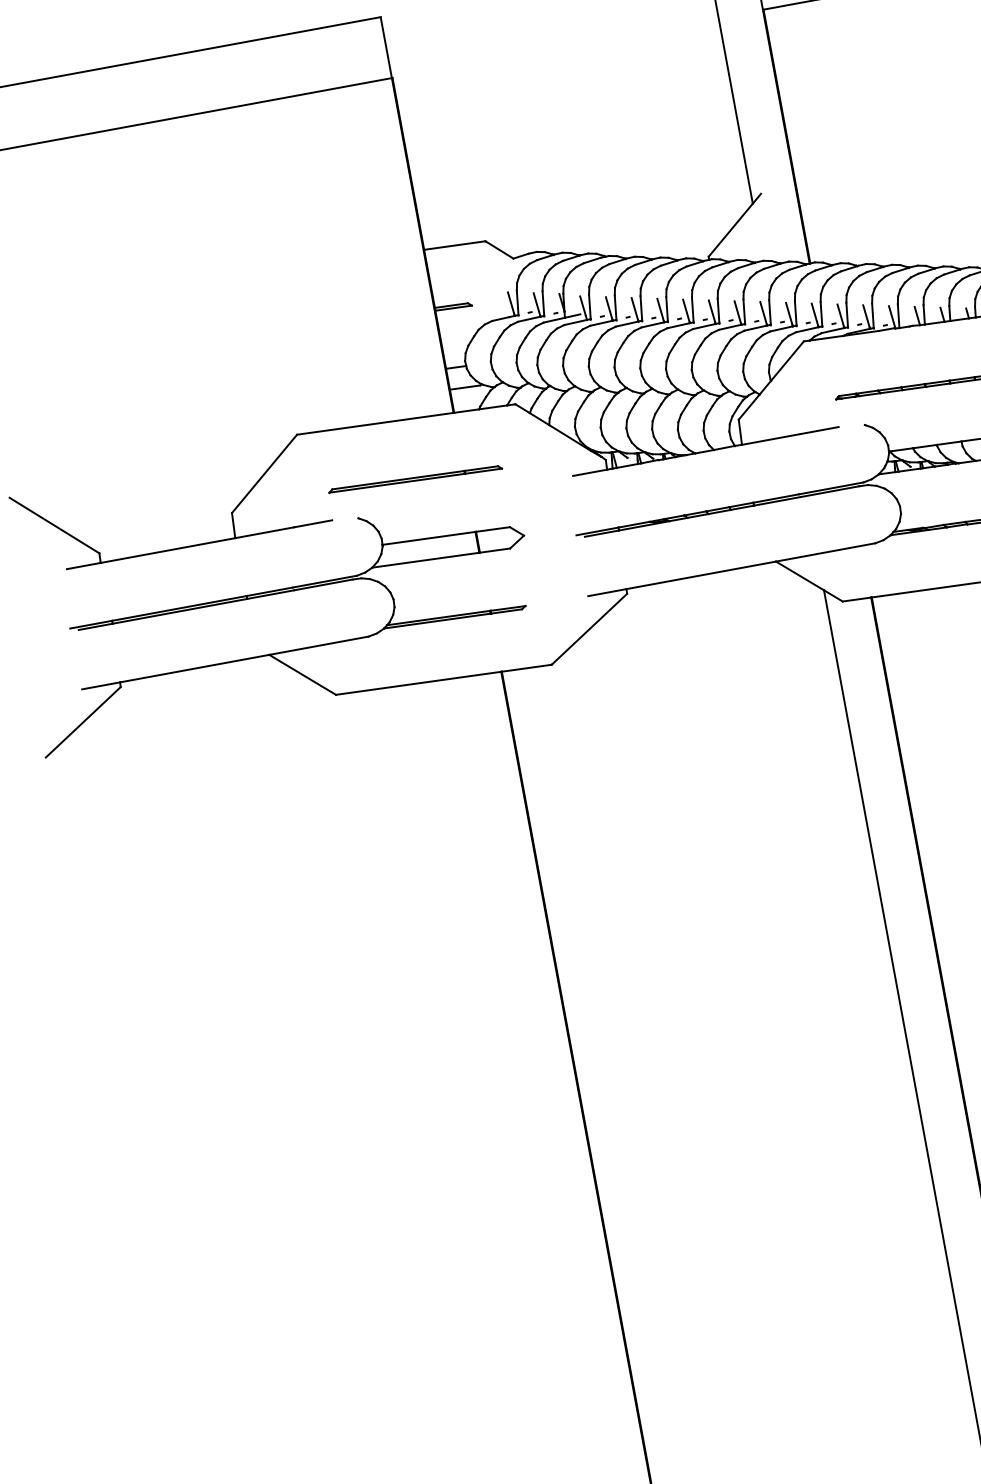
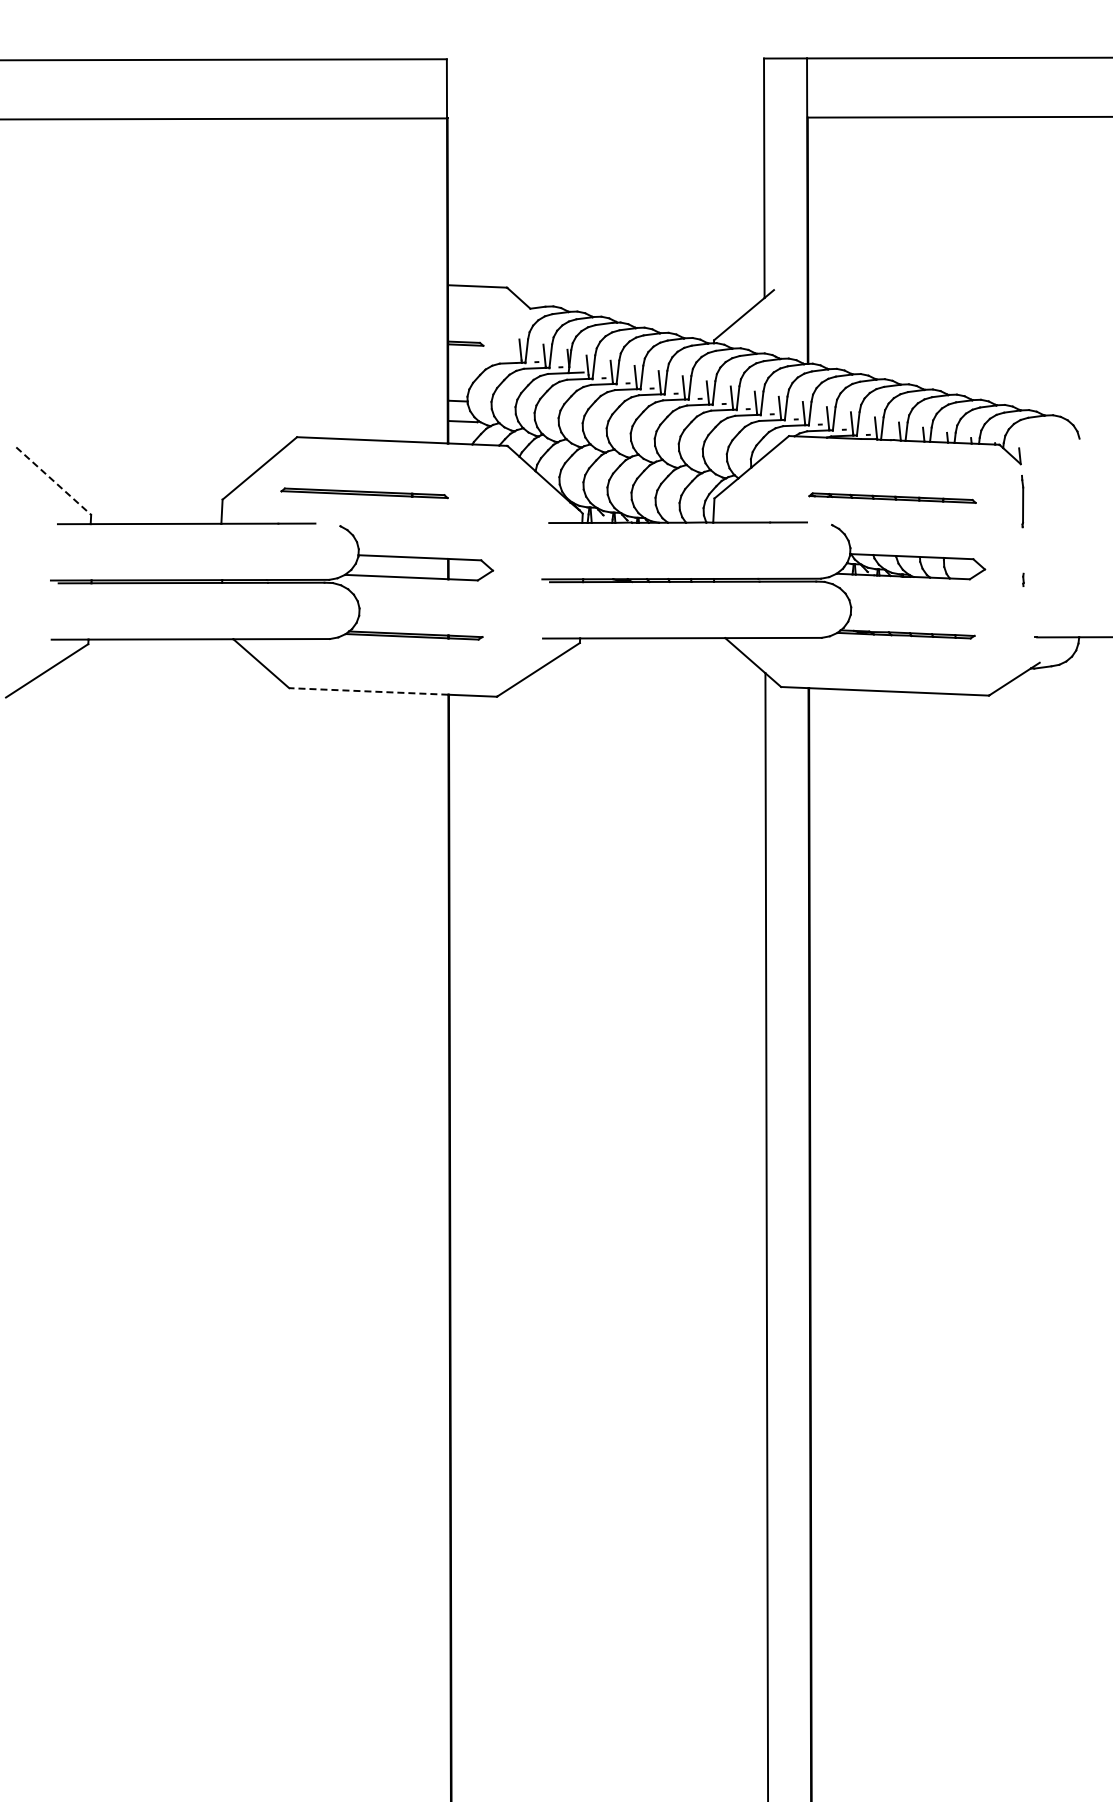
part: (415, 479) -> (364, 493), moved
line: (55, 525) -> (54, 481), solid -> dashed
line: (418, 683) -> (368, 691), solid -> dashed

